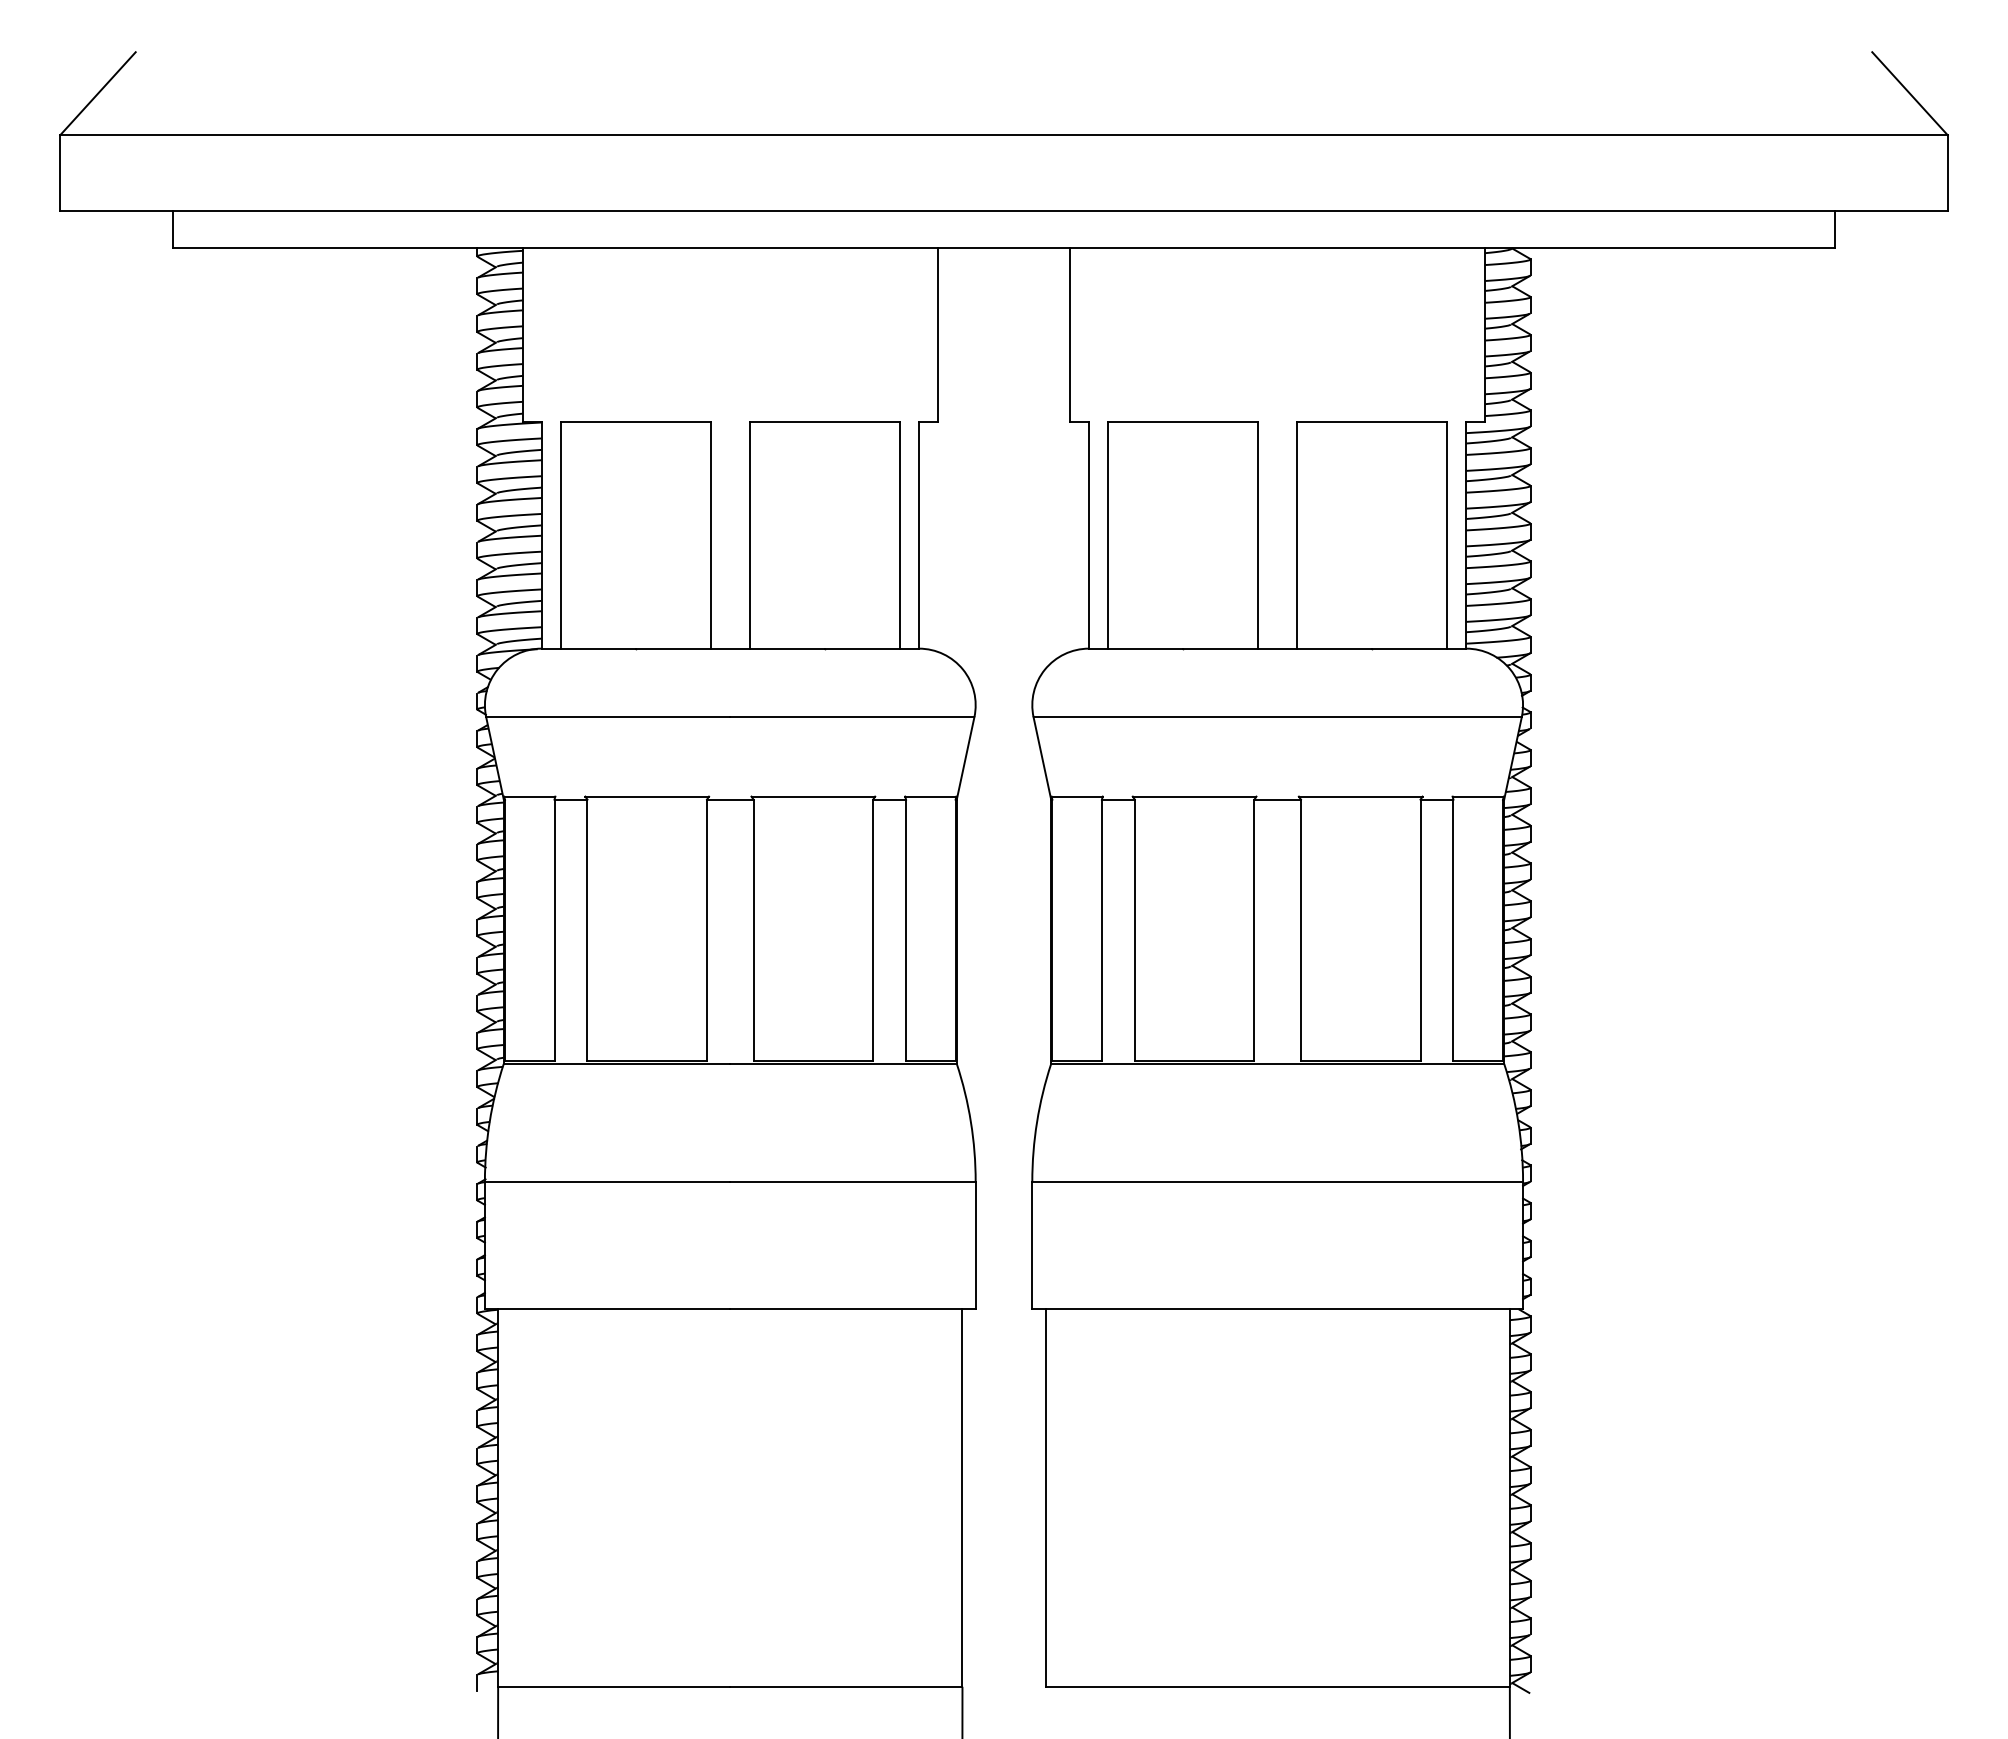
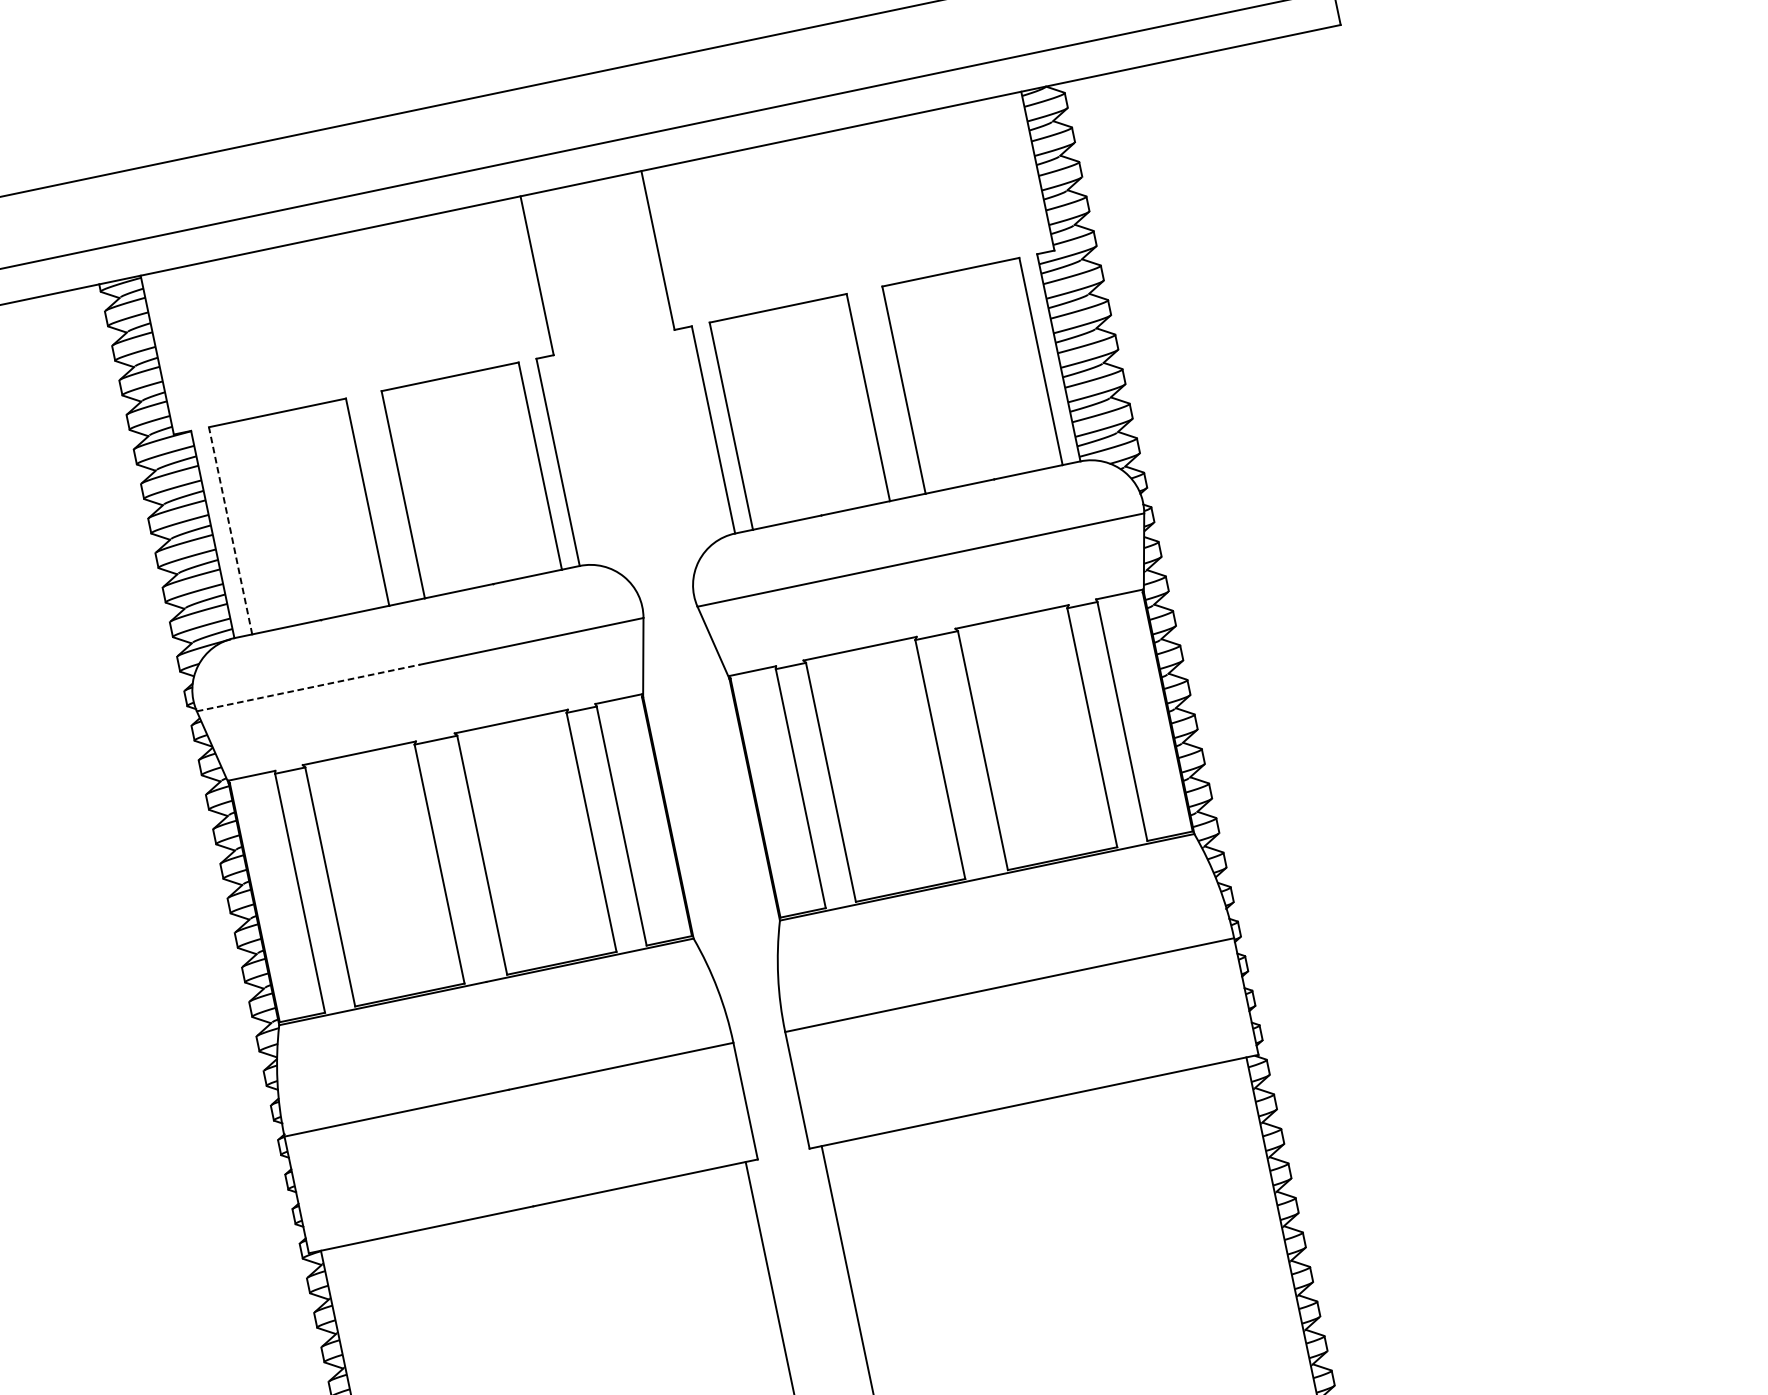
line: (561, 534) -> (230, 529), solid -> dashed
line: (608, 717) -> (308, 688), solid -> dashed

